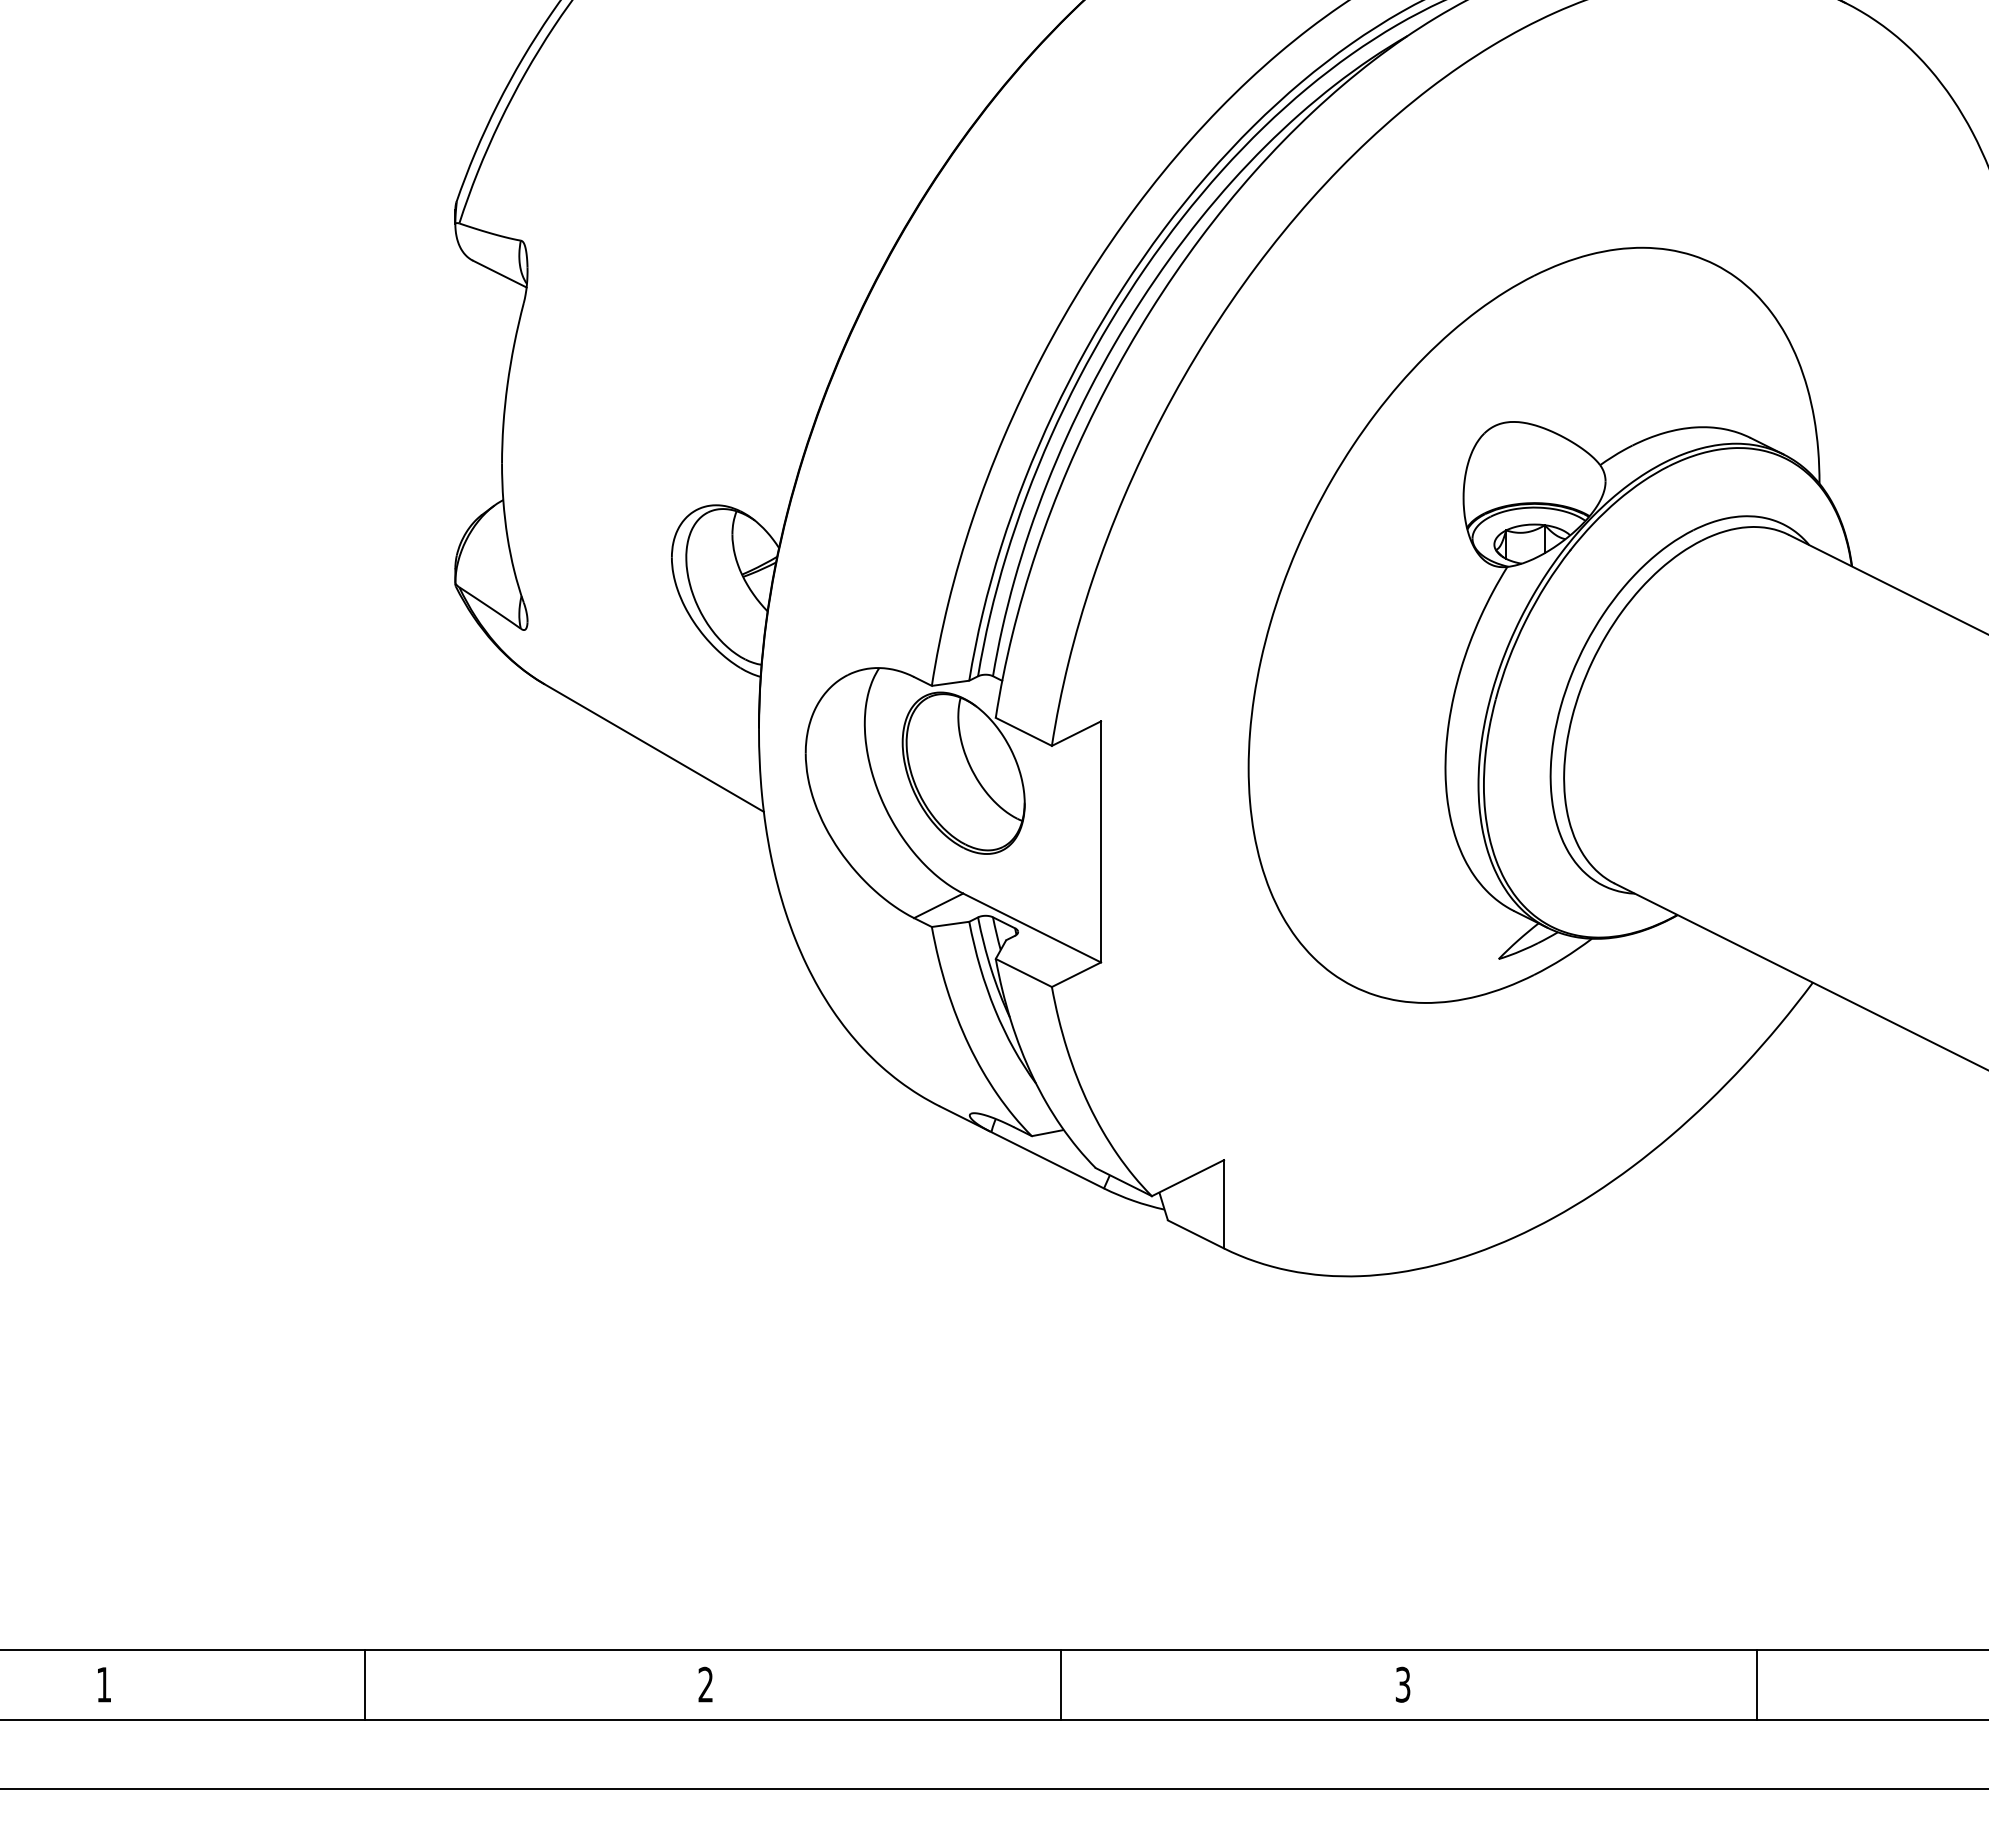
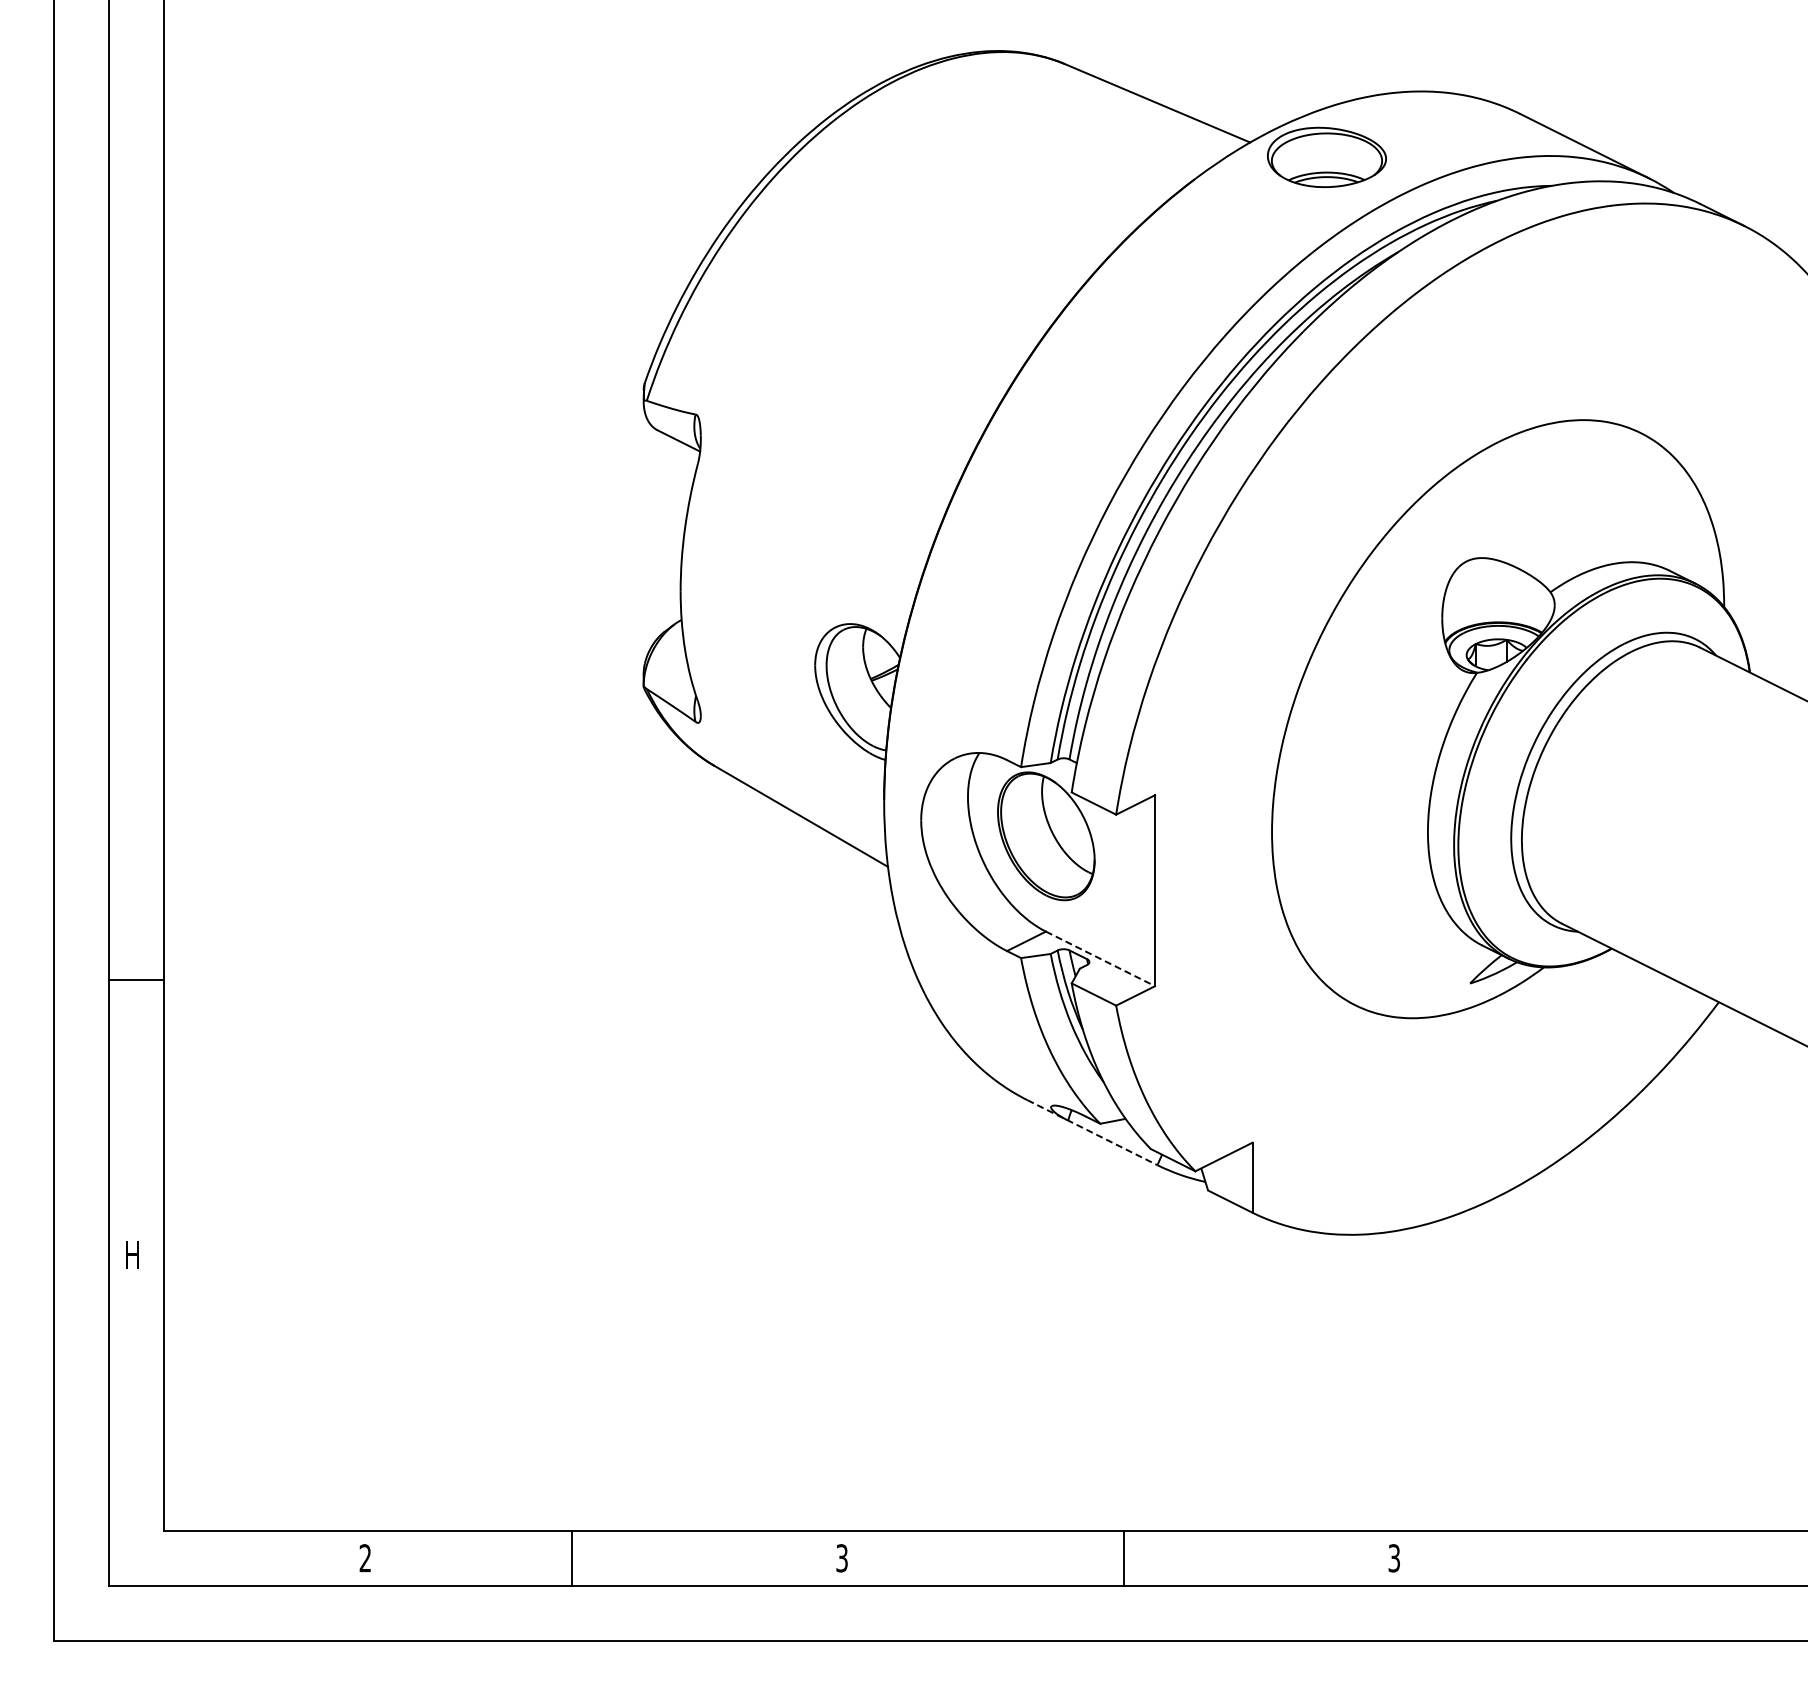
line: (1032, 928) -> (1100, 959), solid -> dashed
line: (1022, 1147) -> (1092, 1132), solid -> dashed
line: (1756, 1683) -> (1674, 1557), removed
text: (102, 1685) -> (364, 1558), 1 -> 2
text: (705, 1685) -> (841, 1558), 2 -> 3

